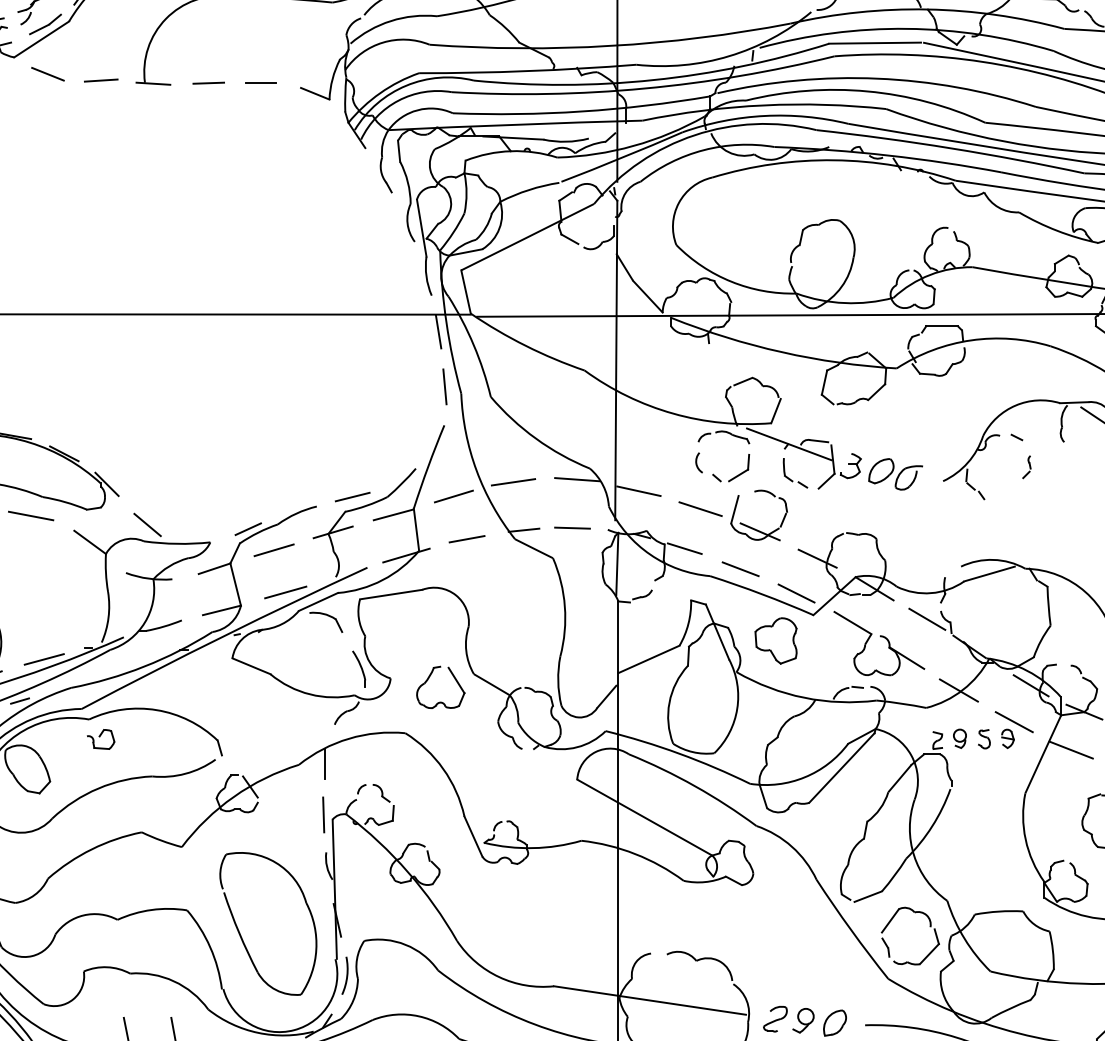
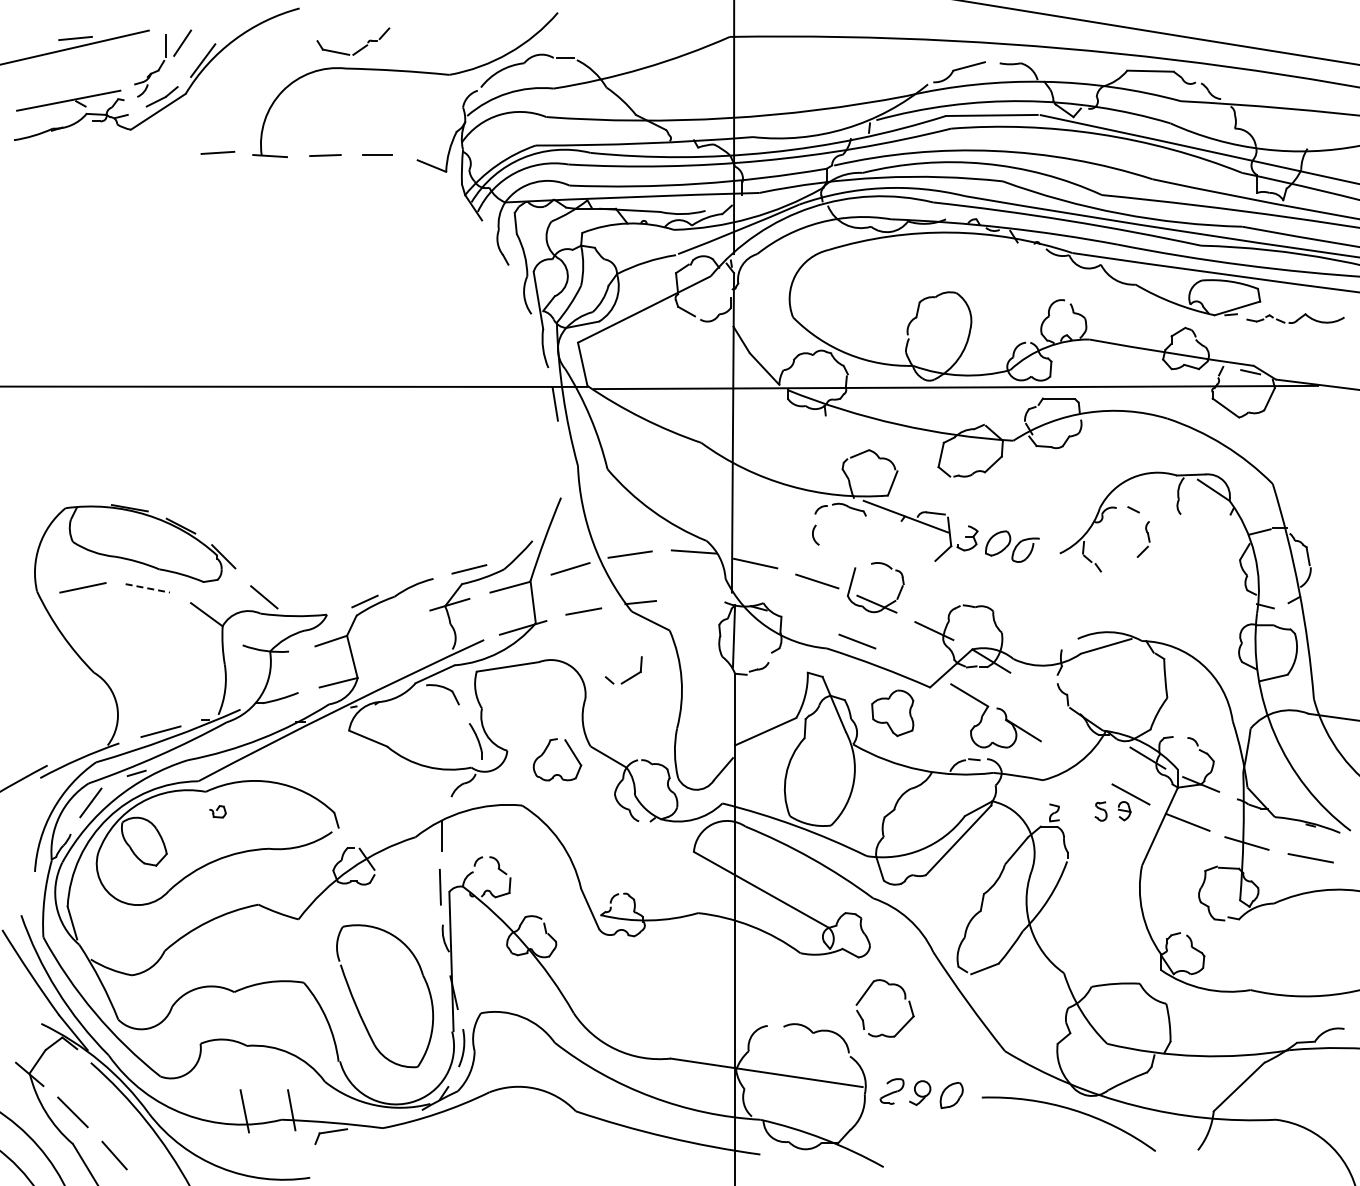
line: (47, 74) -> (164, 146), removed
line: (444, 386) -> (561, 458), removed
part: (1026, 467) -> (1143, 539), size x1.6
part: (736, 475) -> (629, 677), moved
part: (789, 478) -> (906, 550), removed
line: (30, 516) -> (147, 588), solid -> dashed
line: (571, 528) -> (688, 600), removed
line: (684, 548) -> (801, 620), removed
line: (273, 550) -> (390, 622), removed
line: (285, 592) -> (402, 664), removed
line: (796, 593) -> (913, 665), removed
line: (926, 619) -> (1043, 691), removed
line: (958, 690) -> (1075, 762), removed
part: (100, 739) -> (217, 811), size x0.6
part: (959, 739) -> (1076, 811), removed
part: (929, 927) -> (904, 999), moved

